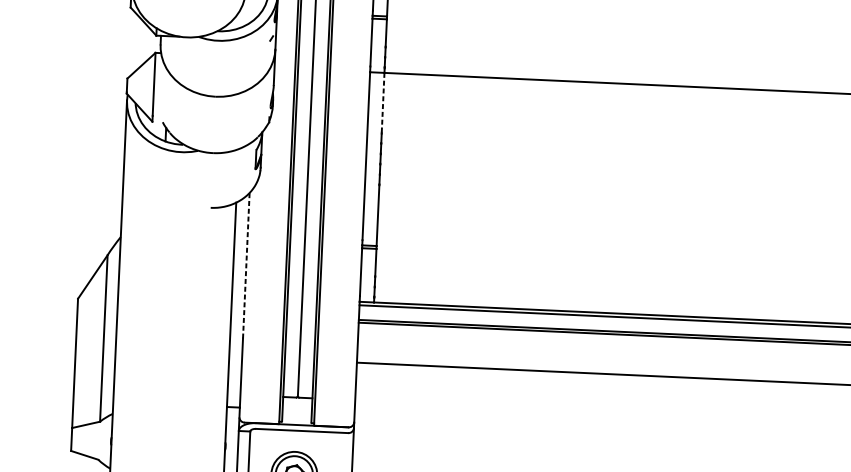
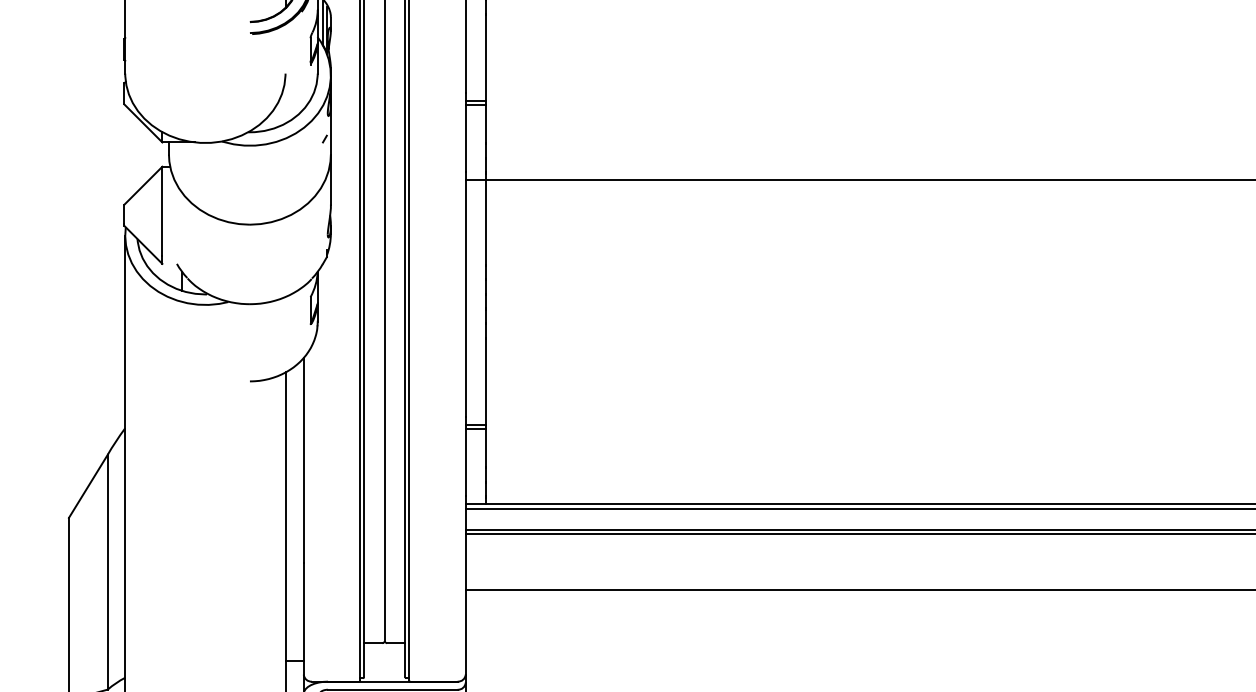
line: (382, 103) -> (485, 223), dashed -> solid
line: (246, 265) -> (303, 460), dashed -> solid

